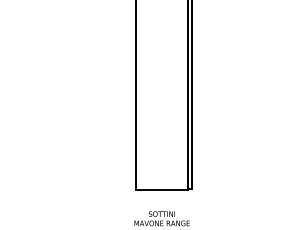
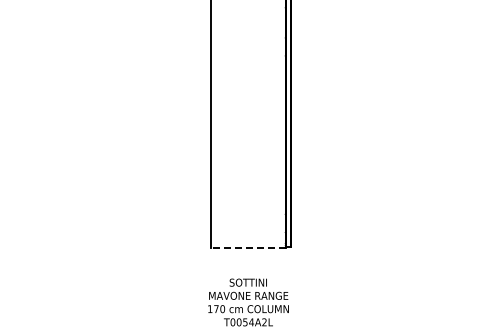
line: (162, 189) -> (248, 247), solid -> dashed

